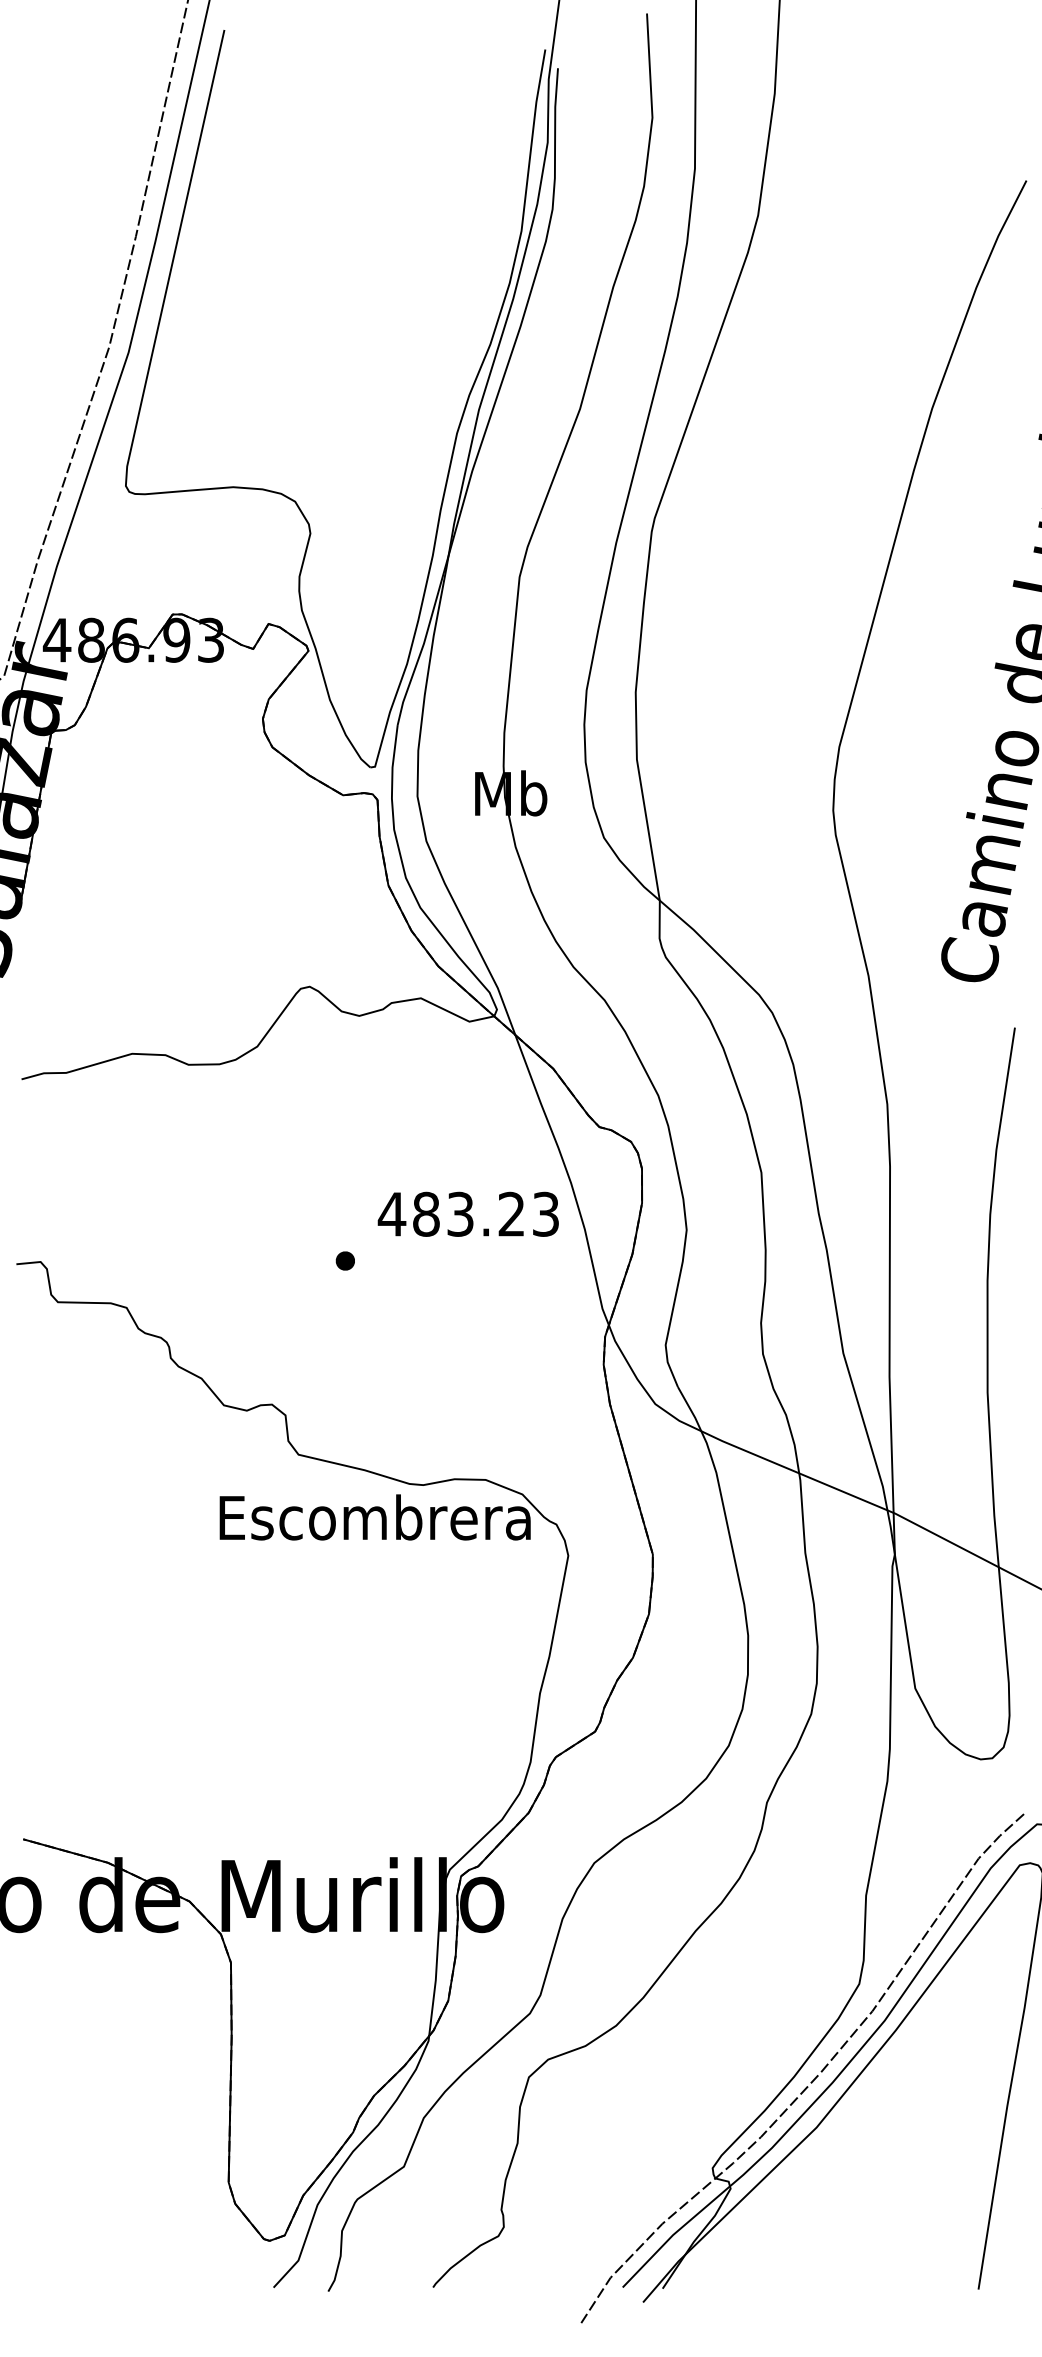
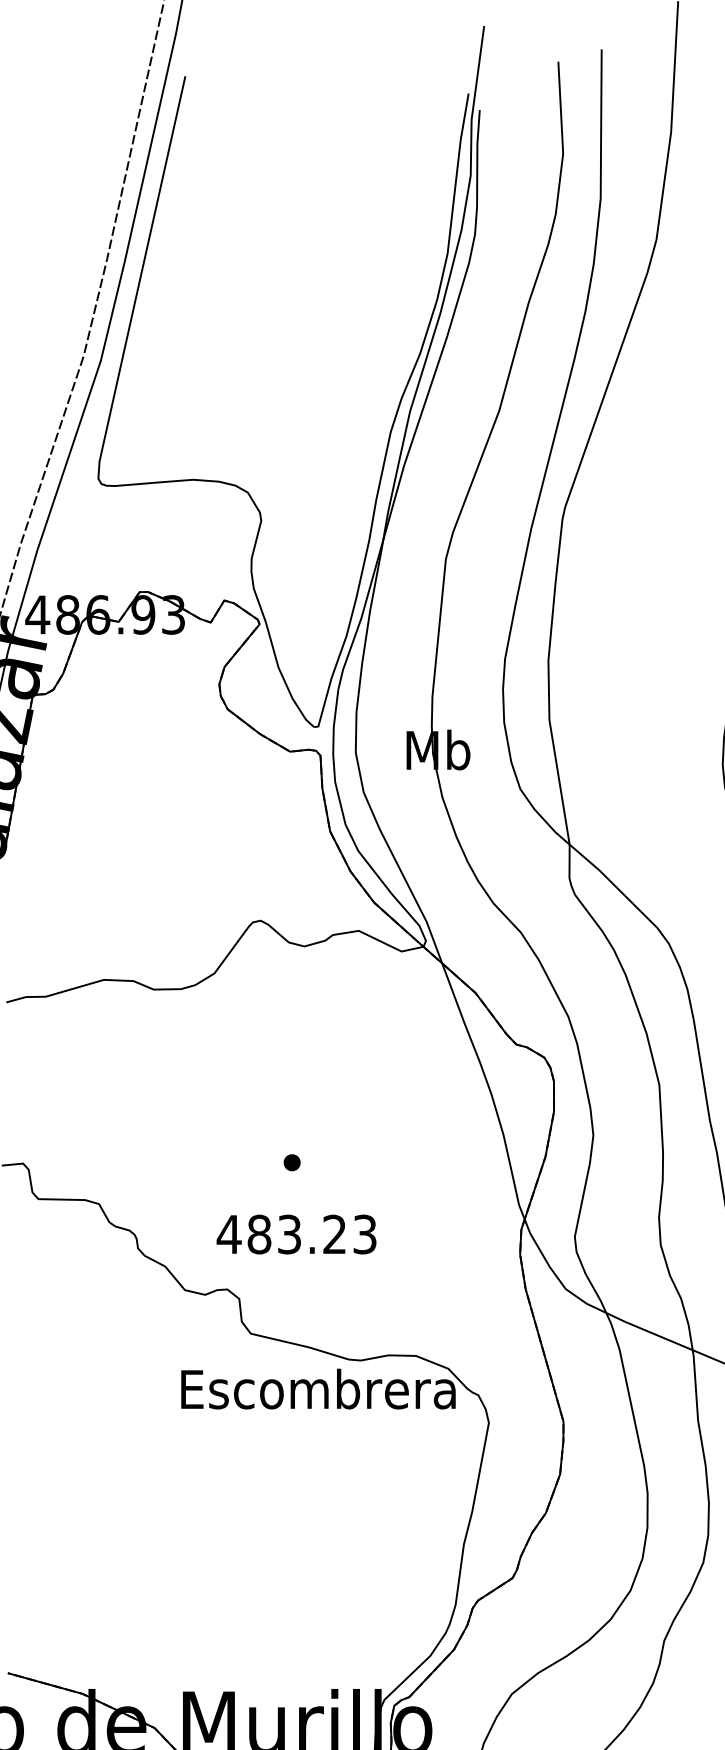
text: (467, 1213) -> (295, 1233), moved

